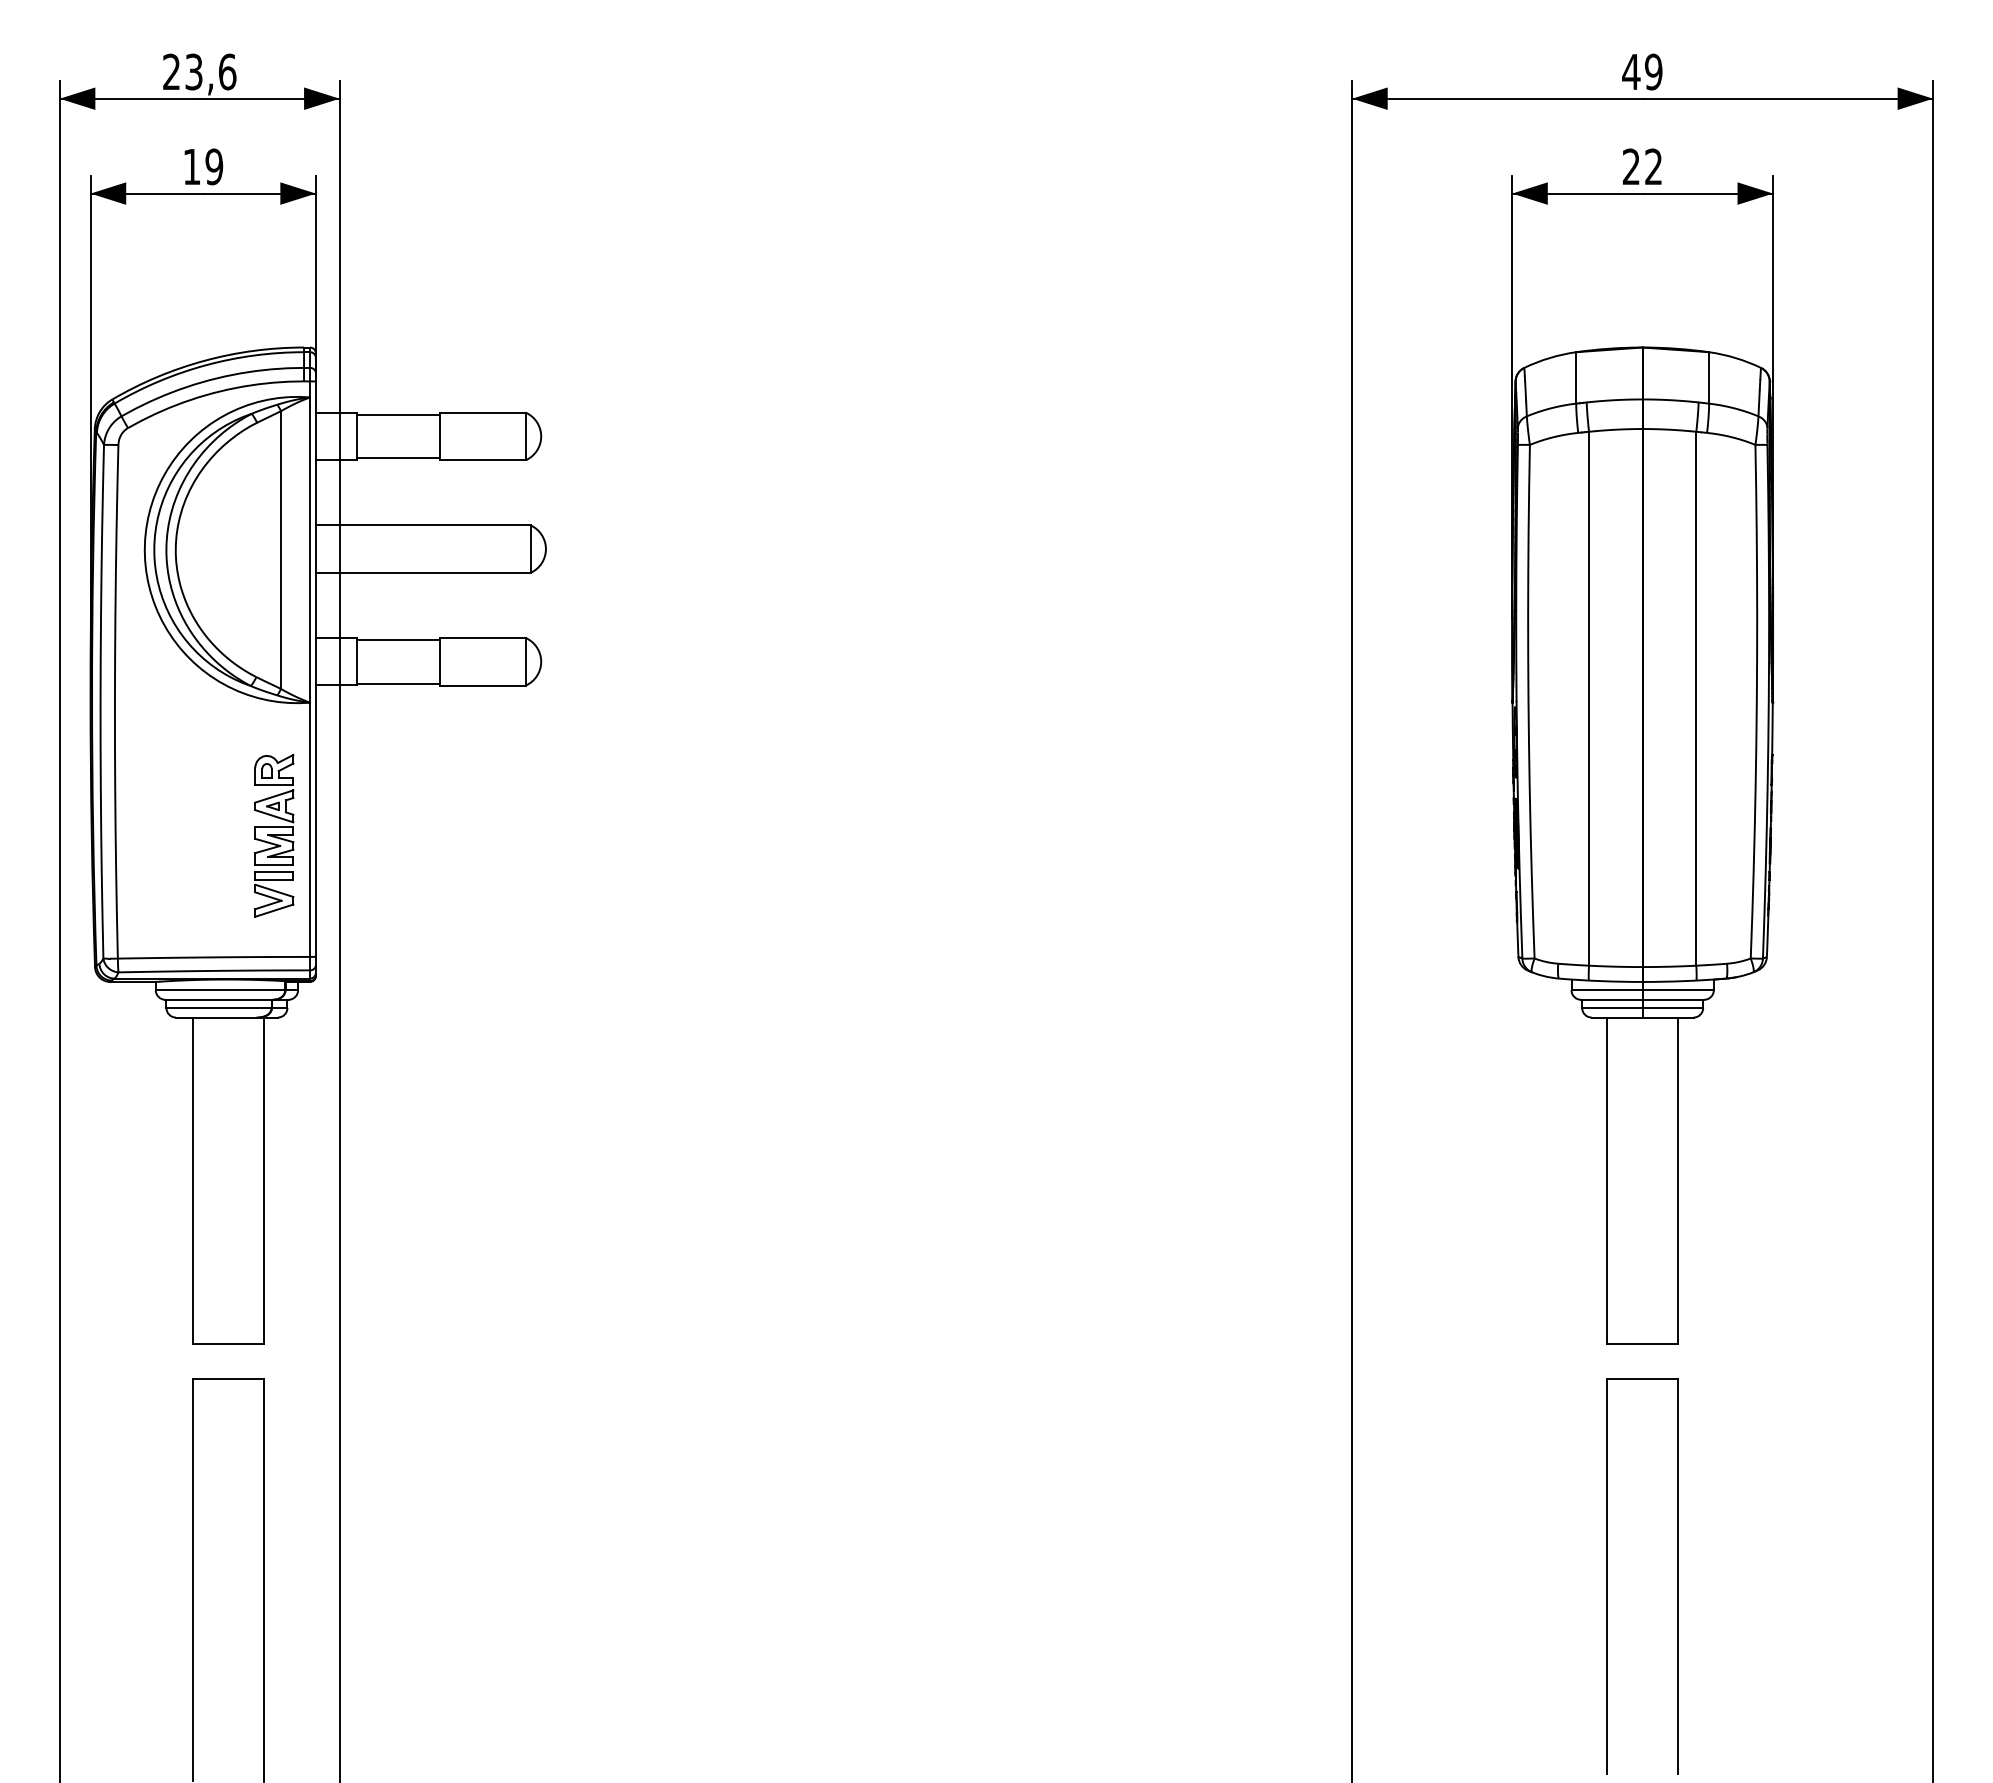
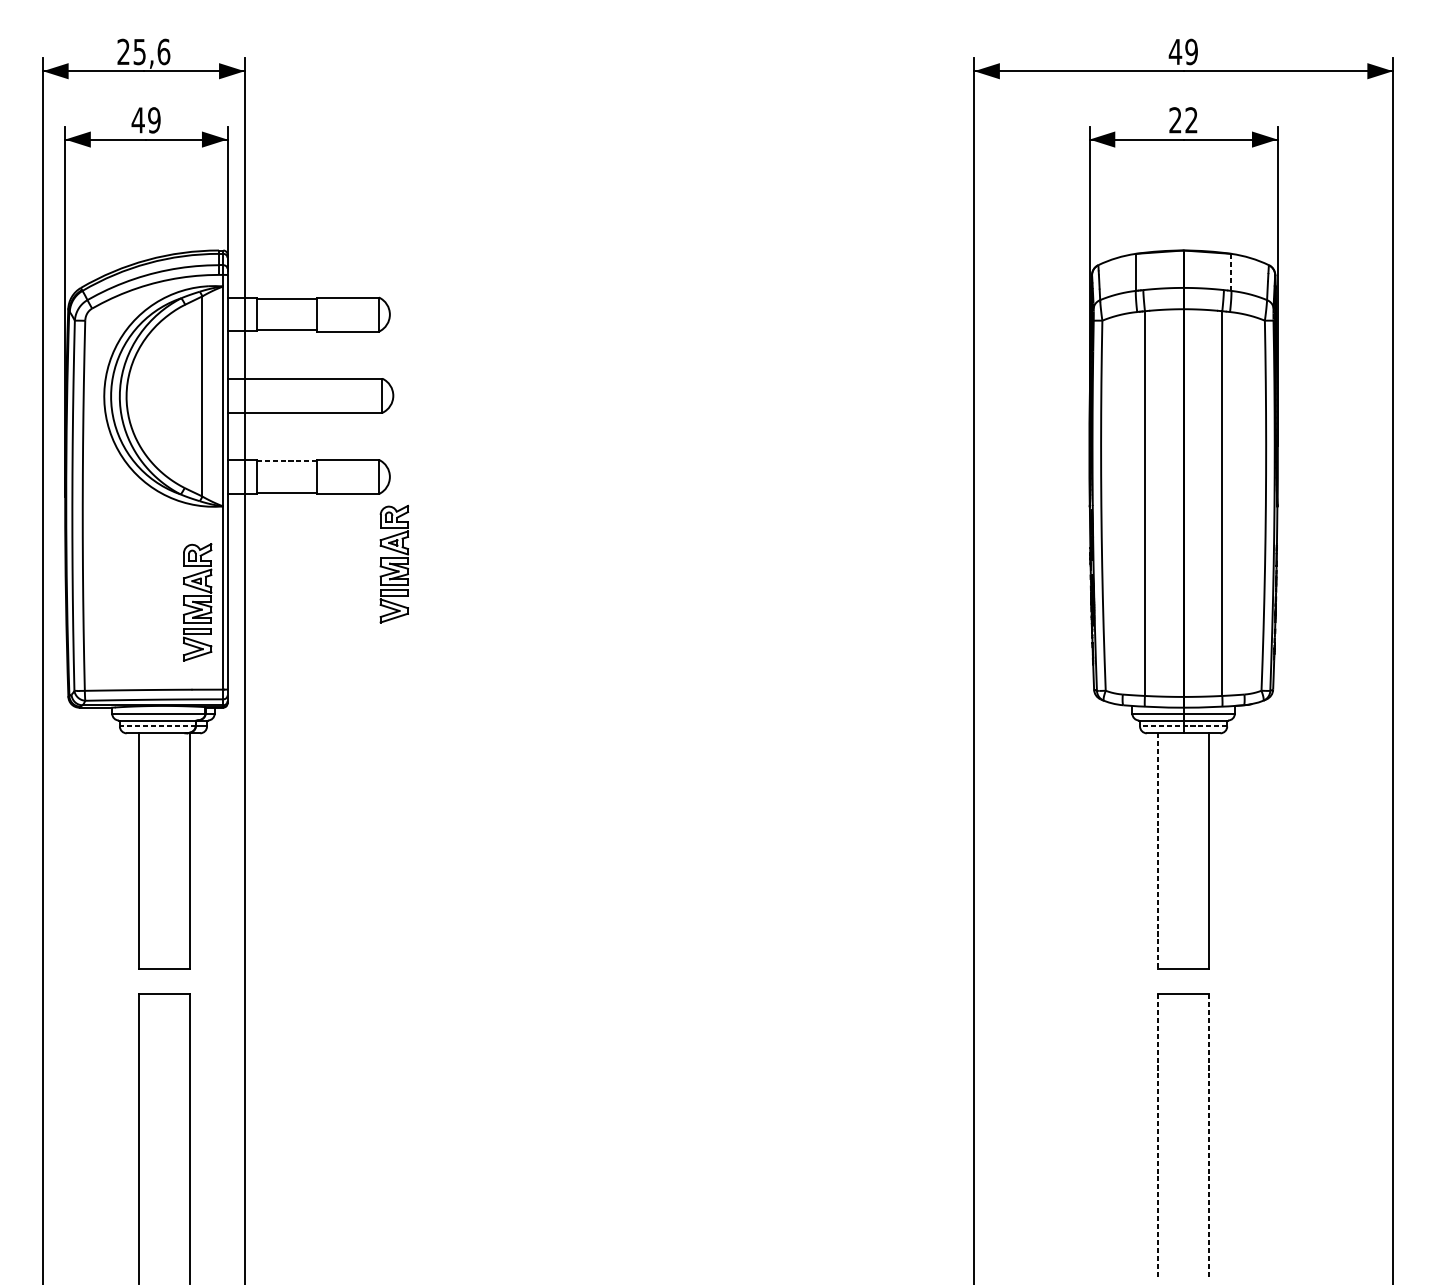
text: (194, 71) -> (140, 51), 23,6 -> 25,6
text: (191, 166) -> (137, 120), 19 -> 49
line: (1709, 377) -> (1231, 272), solid -> dashed
line: (398, 639) -> (287, 460), solid -> dashed
part: (547, 782) -> (394, 563), added
line: (218, 1008) -> (157, 726), solid -> dashed
line: (1642, 1008) -> (1183, 726), solid -> dashed
line: (1607, 1181) -> (1158, 851), solid -> dashed
line: (1607, 1577) -> (1158, 1136), solid -> dashed
line: (1678, 1577) -> (1209, 1136), solid -> dashed

